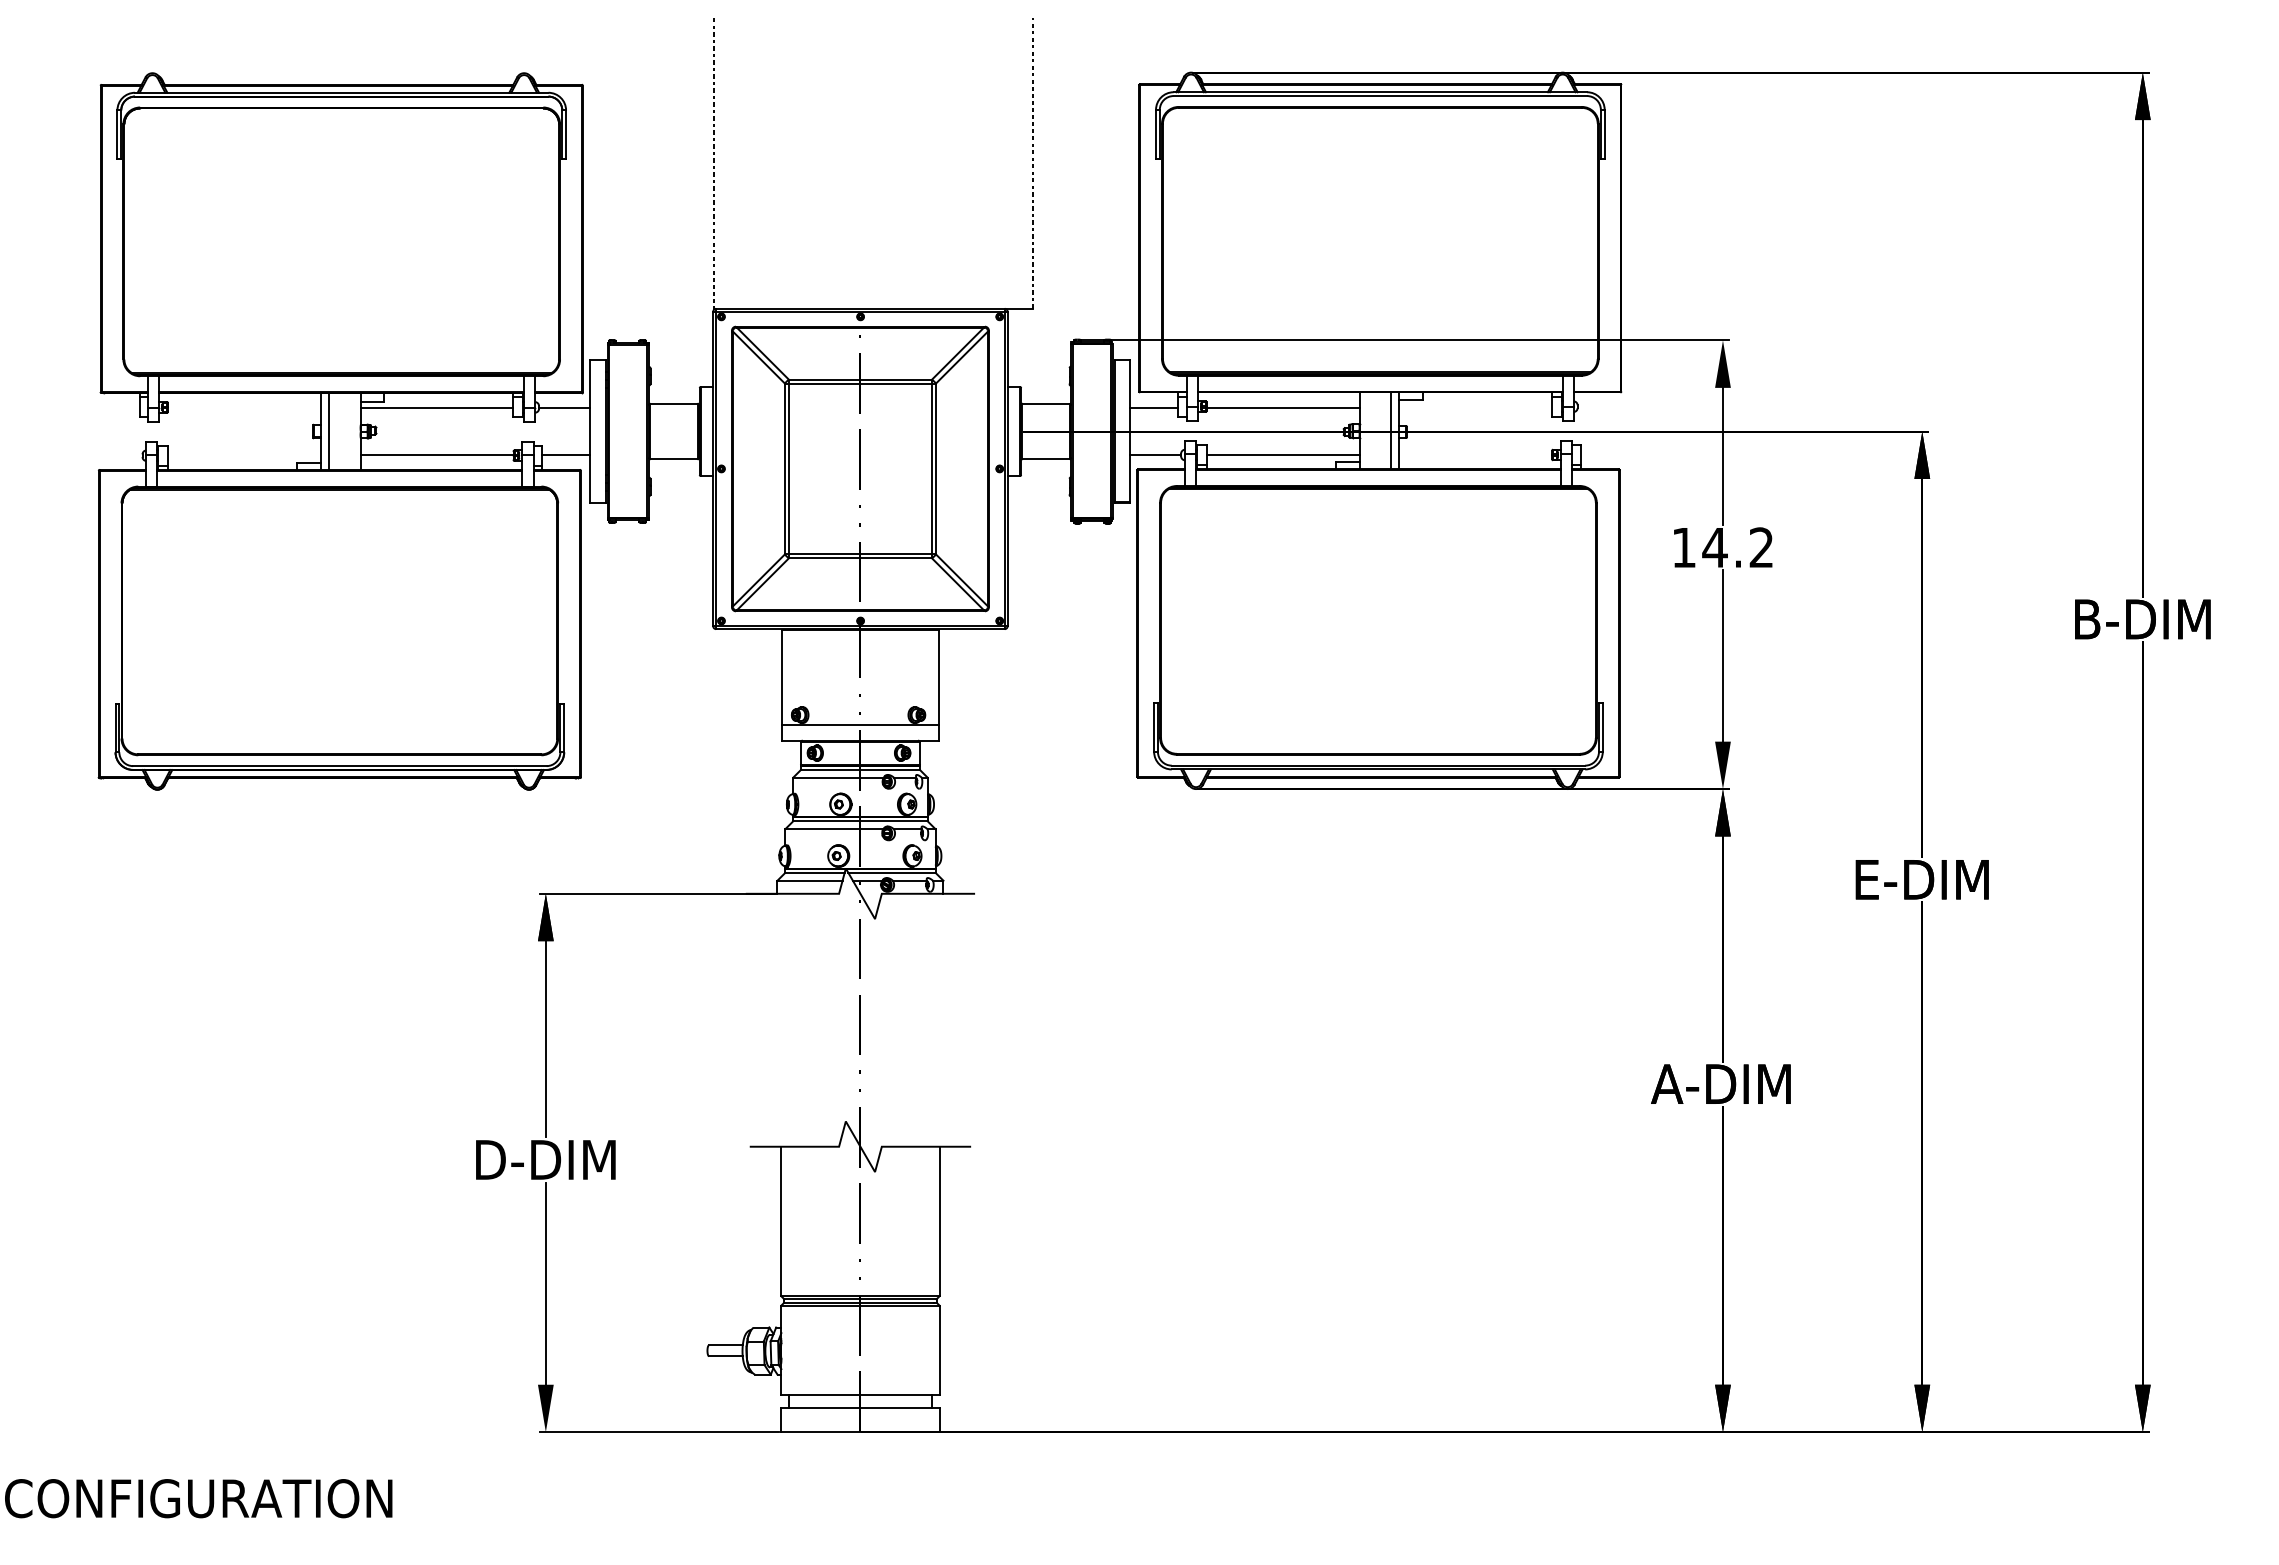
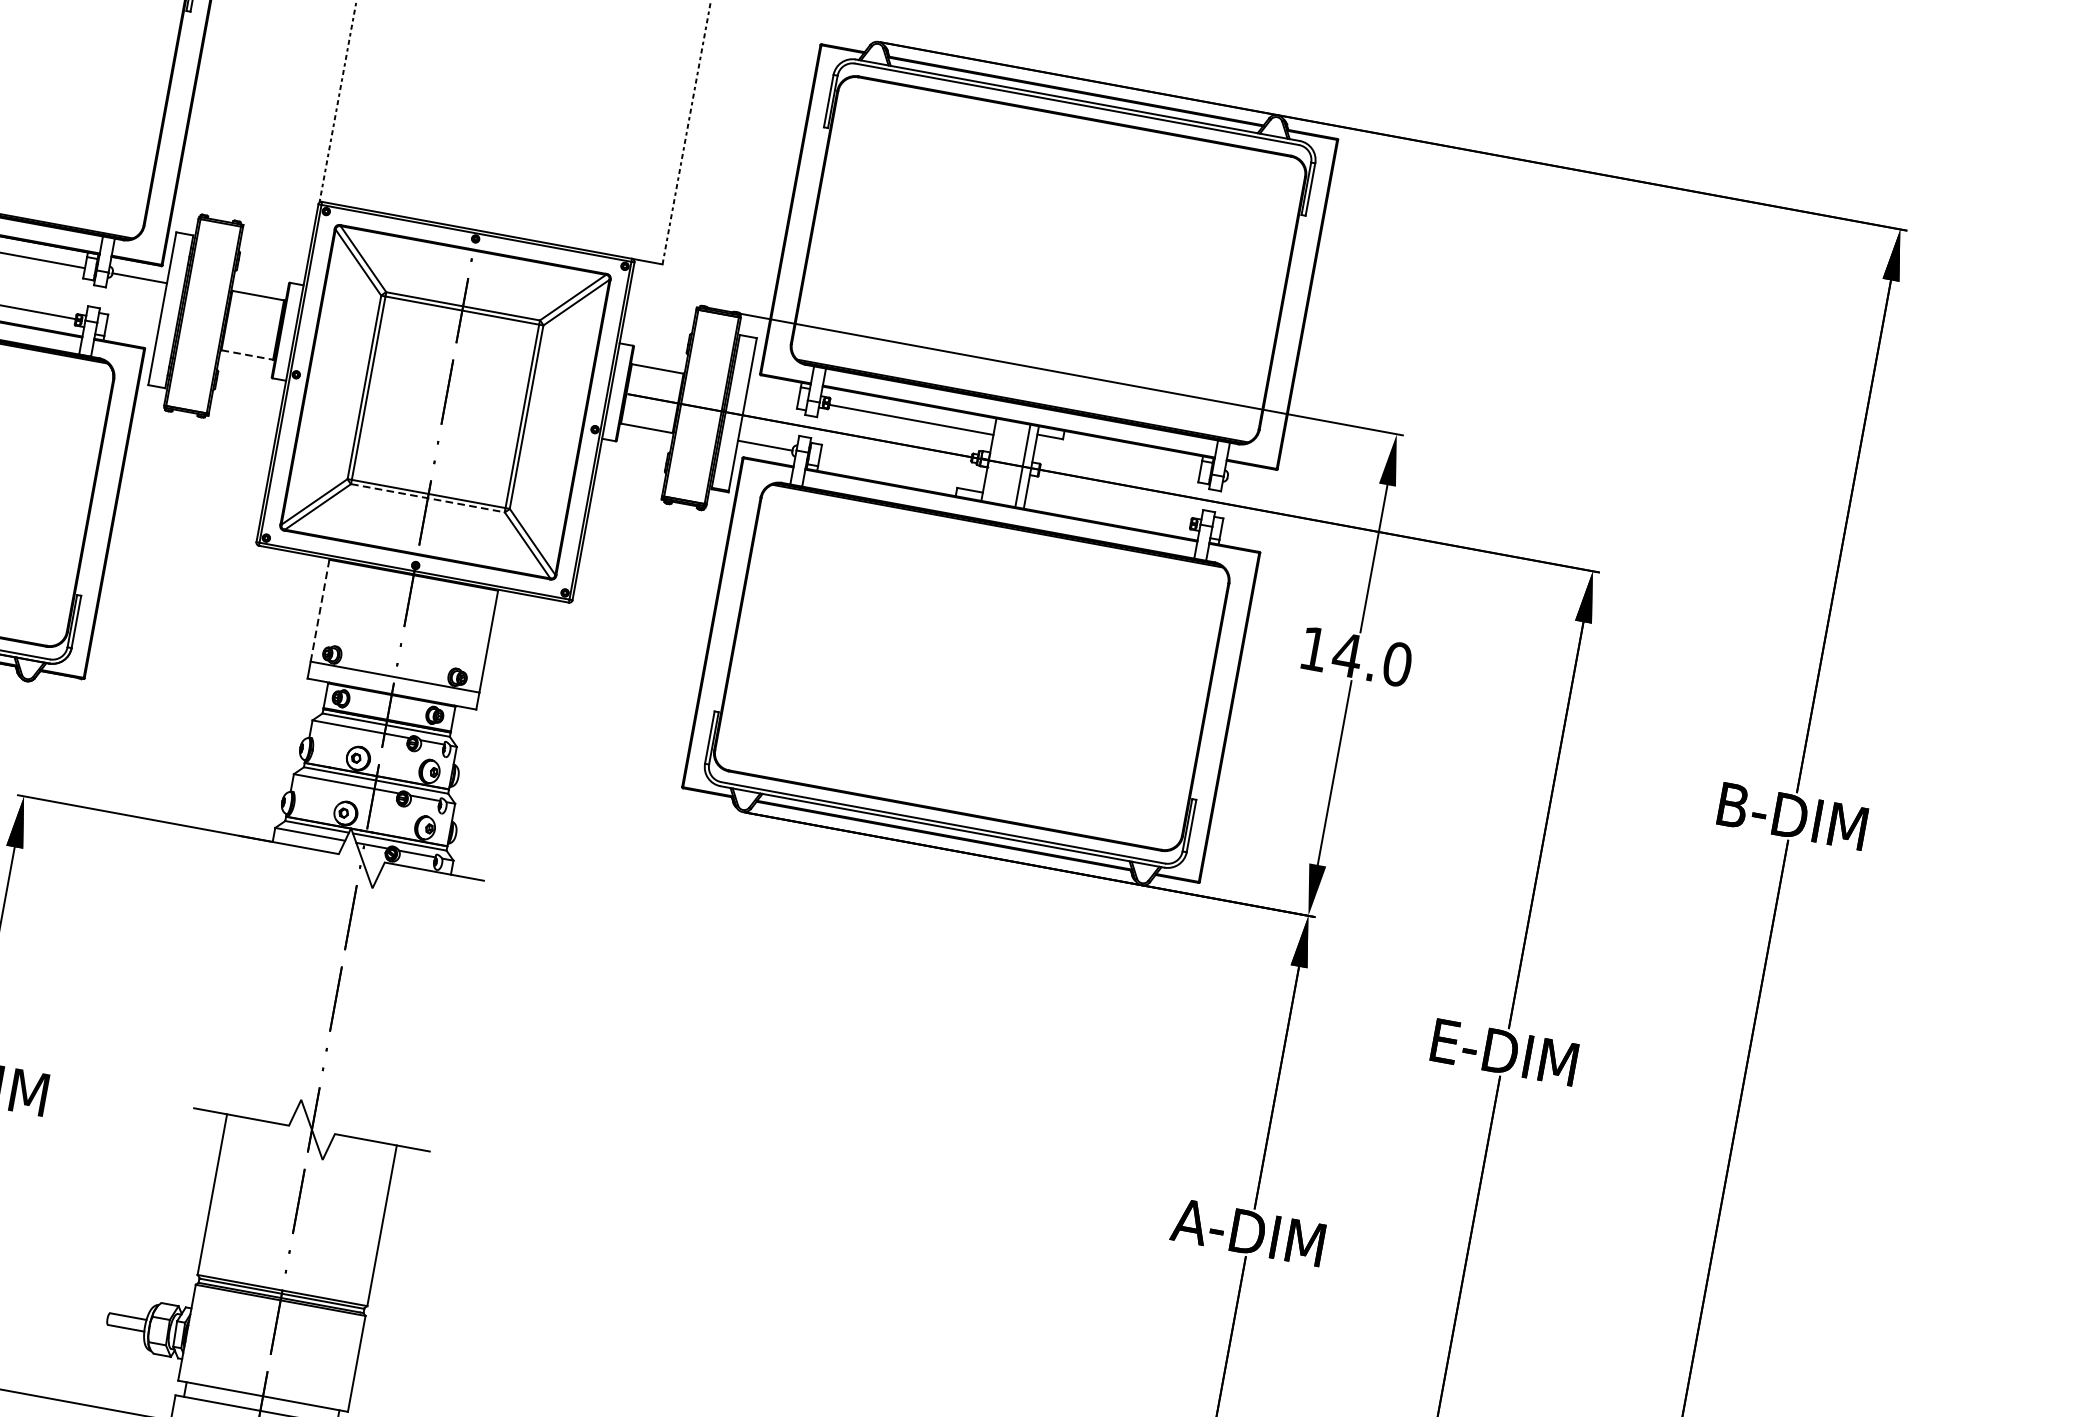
line: (1154, 407) -> (773, 394), removed
line: (565, 455) -> (131, 329), removed
line: (1282, 455) -> (901, 470), removed
line: (674, 459) -> (247, 355), solid -> dashed
text: (1761, 547) -> (1397, 664), 14.2 -> 14.0
line: (860, 558) -> (427, 498), solid -> dashed
line: (781, 678) -> (319, 611), solid -> dashed

